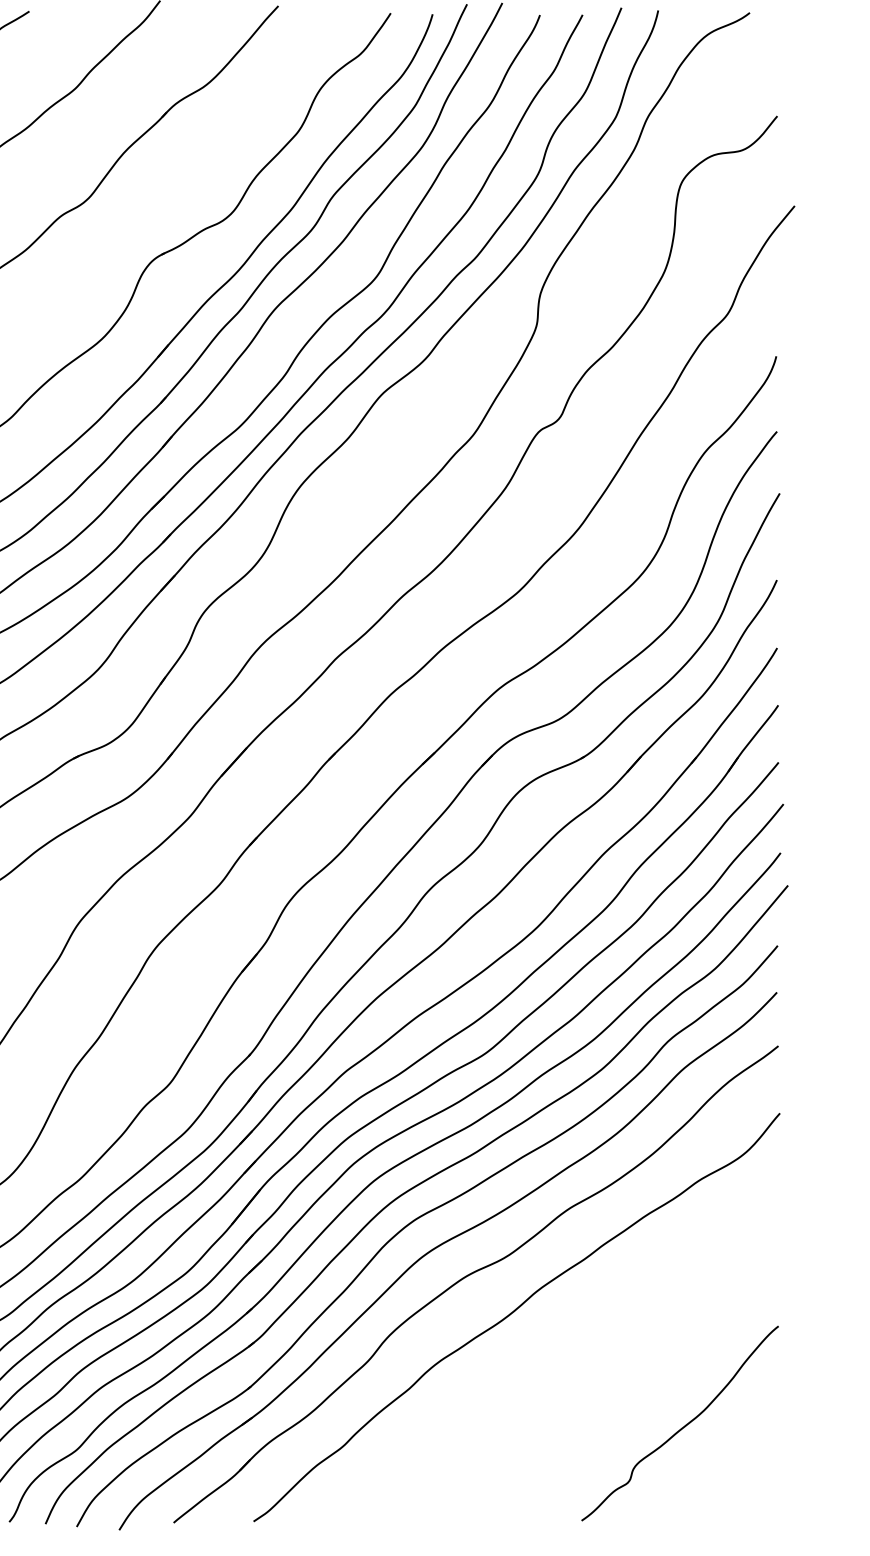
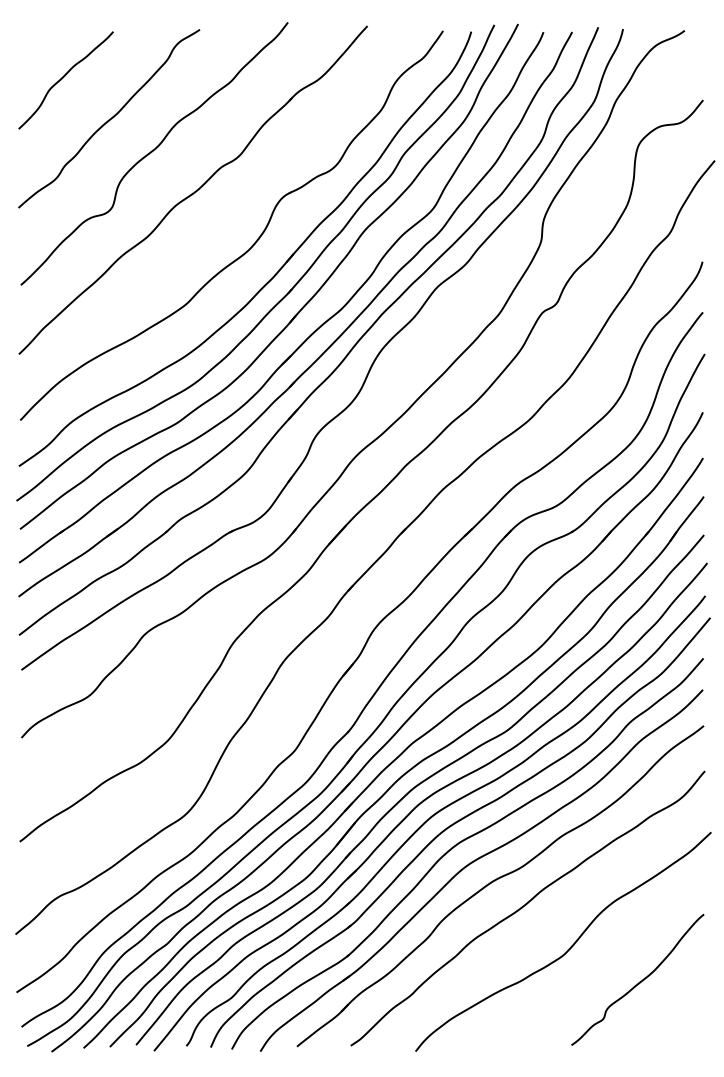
curve: (578, 1375) -> (569, 947), added

